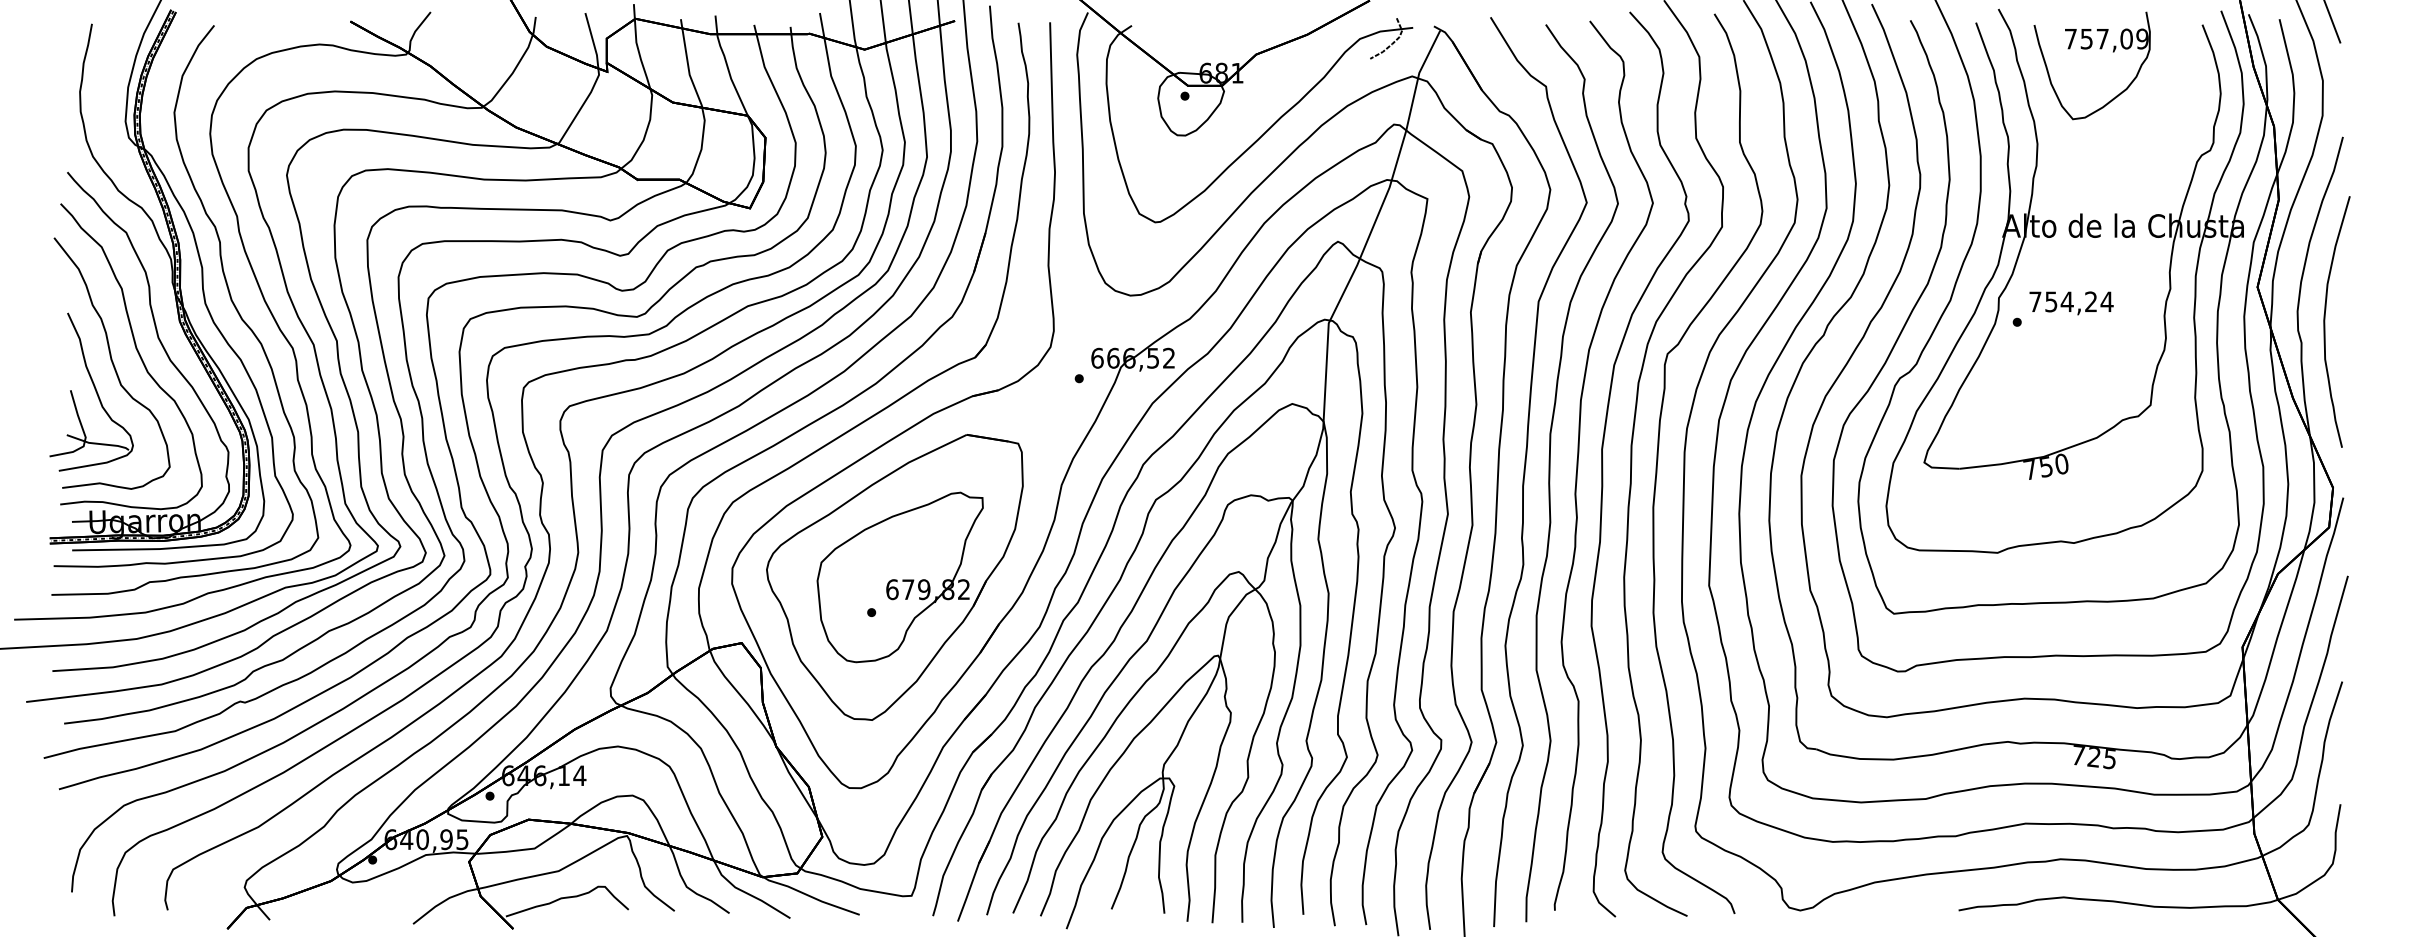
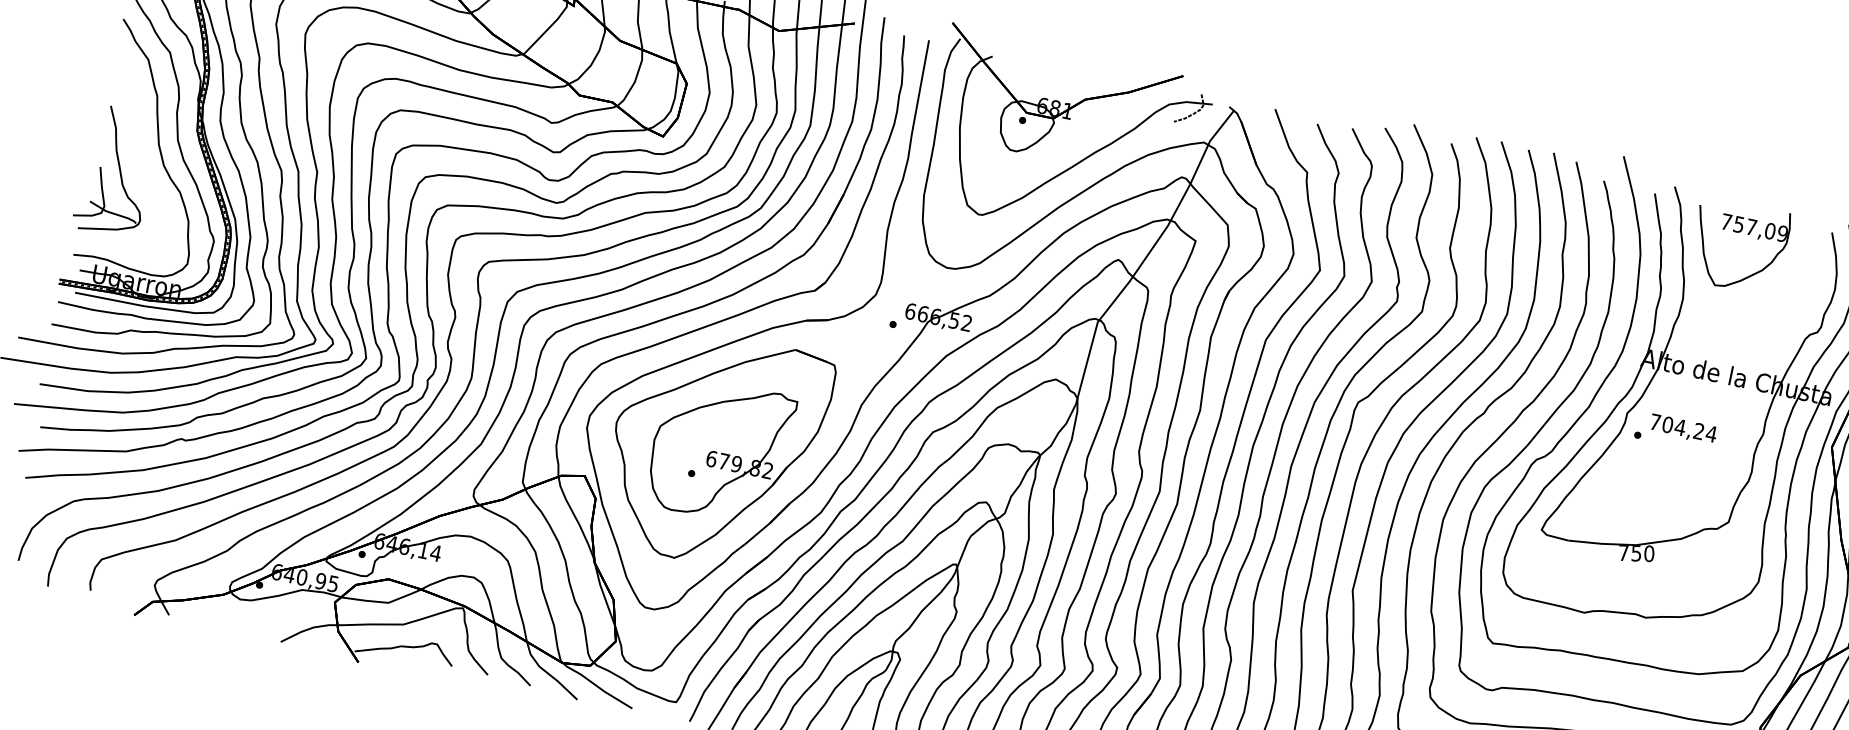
text: (2051, 301) -> (1668, 424), 754,24 -> 704,24
curve: (111, 362) -> (137, 151), removed

